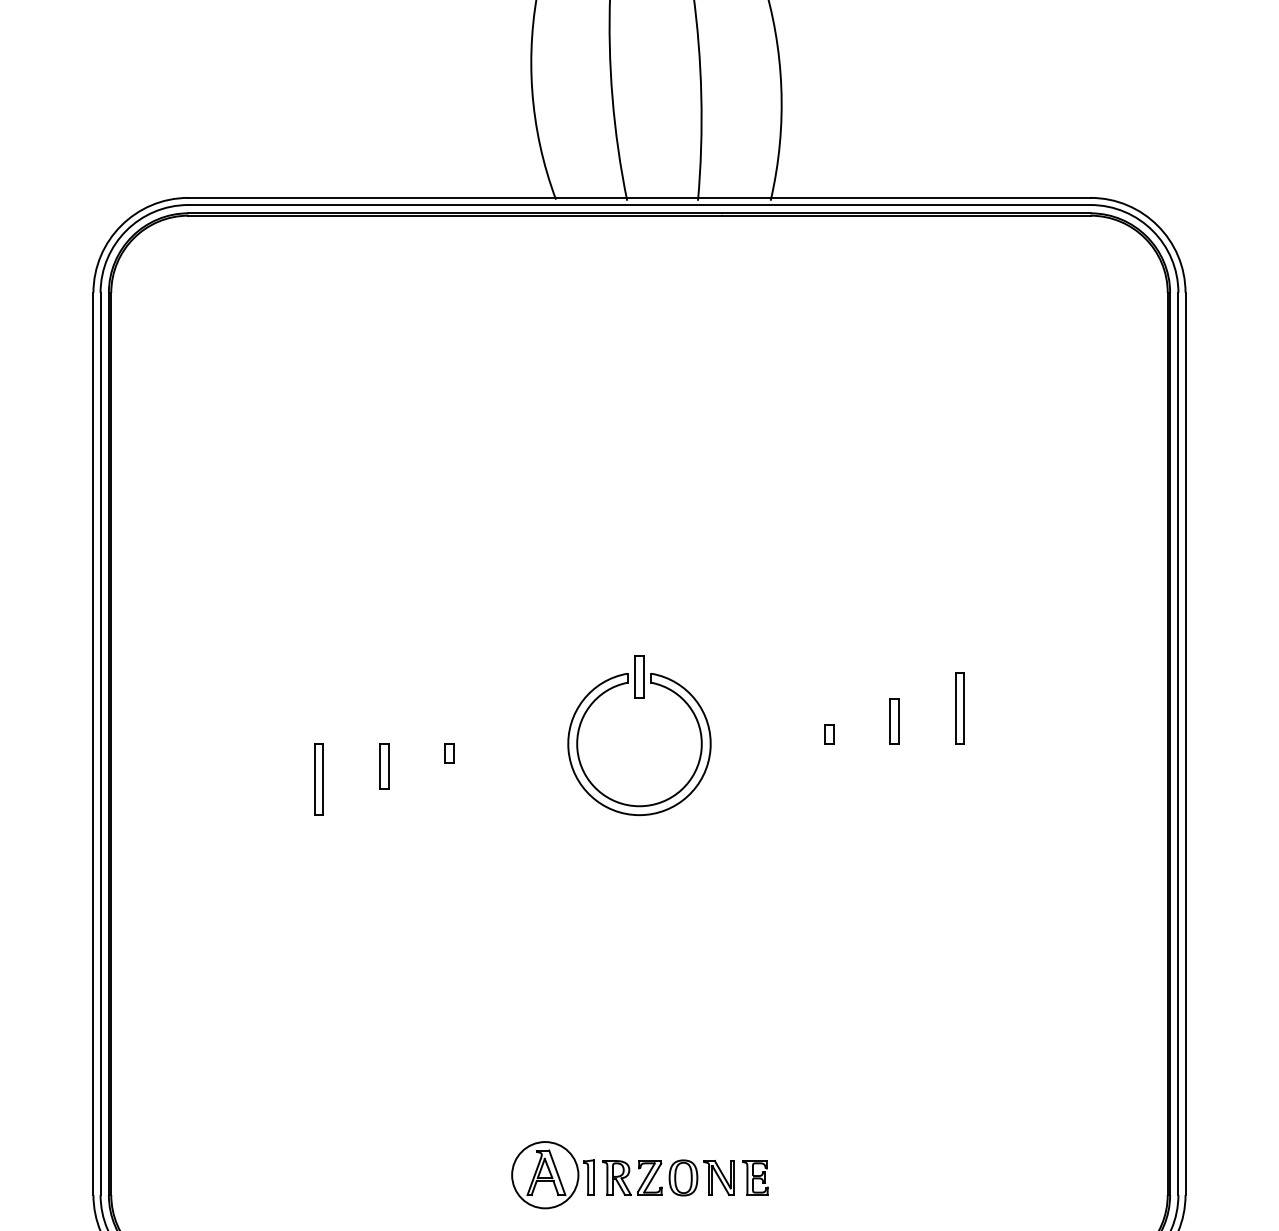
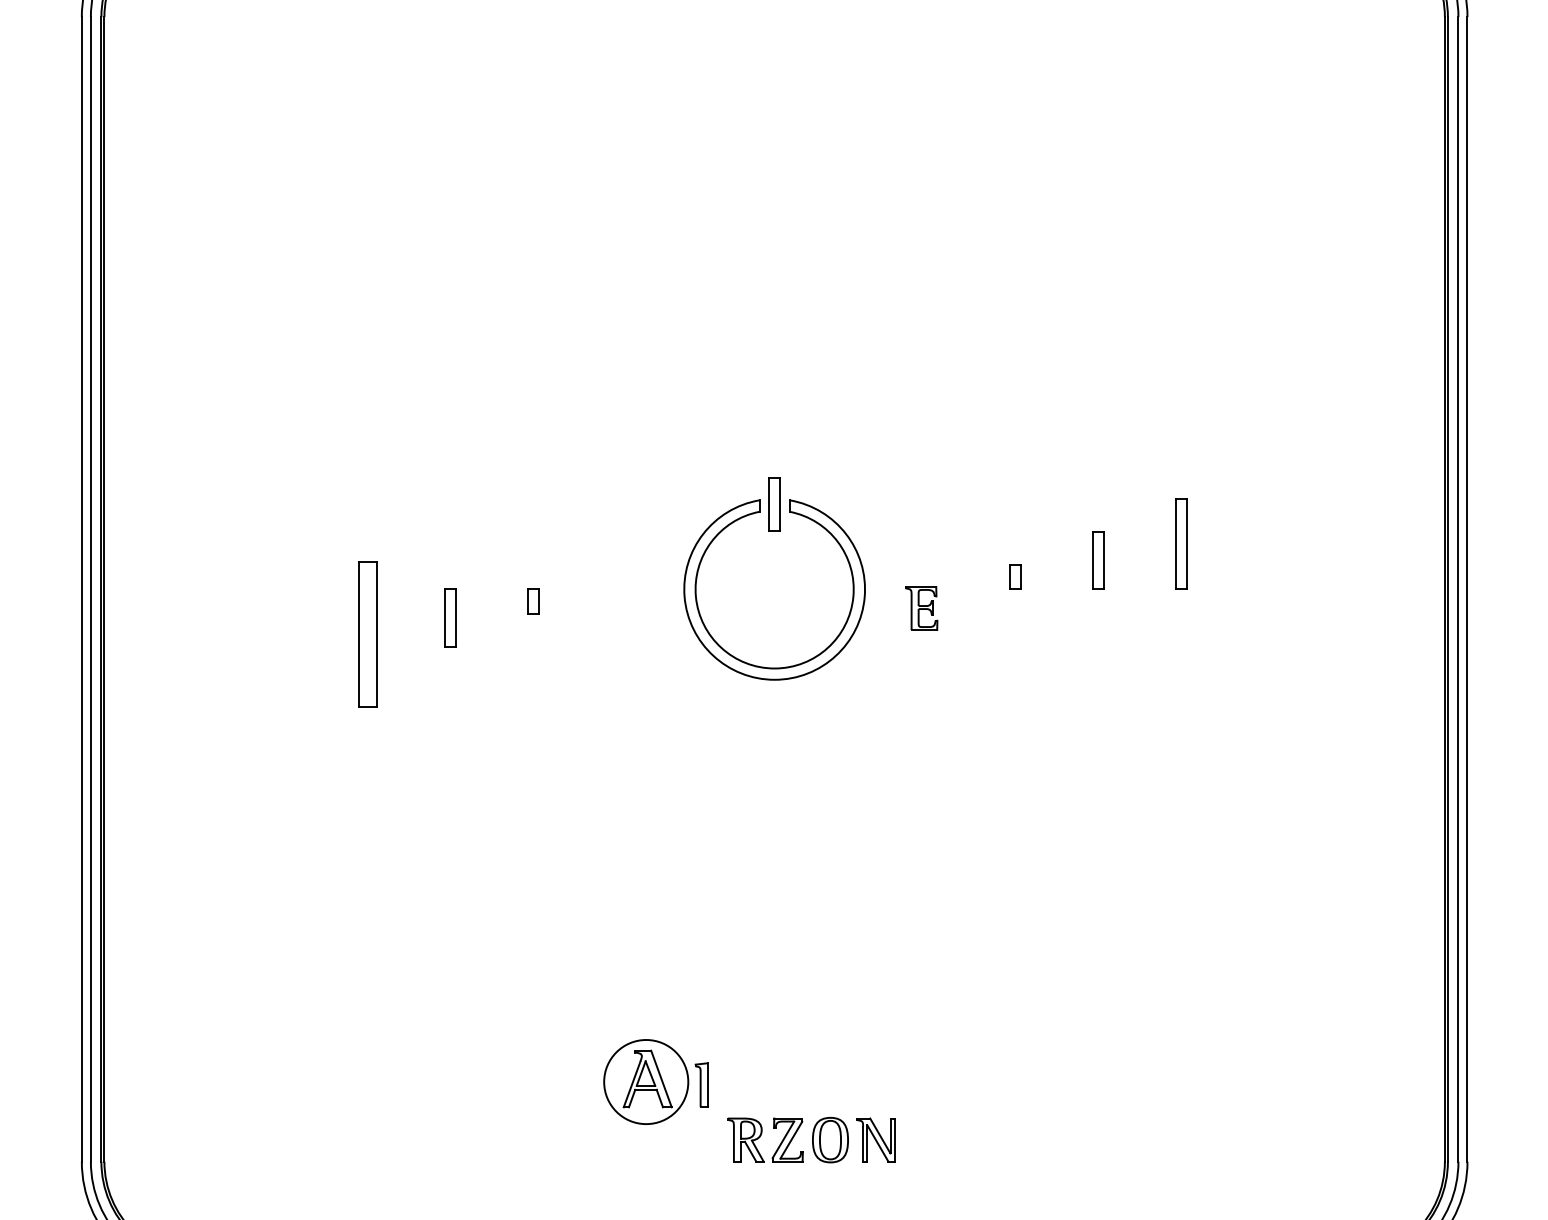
part: (318, 779) -> (367, 634), size x1.6
part: (552, 1175) -> (655, 1082), moved
part: (755, 1177) -> (921, 607), moved

